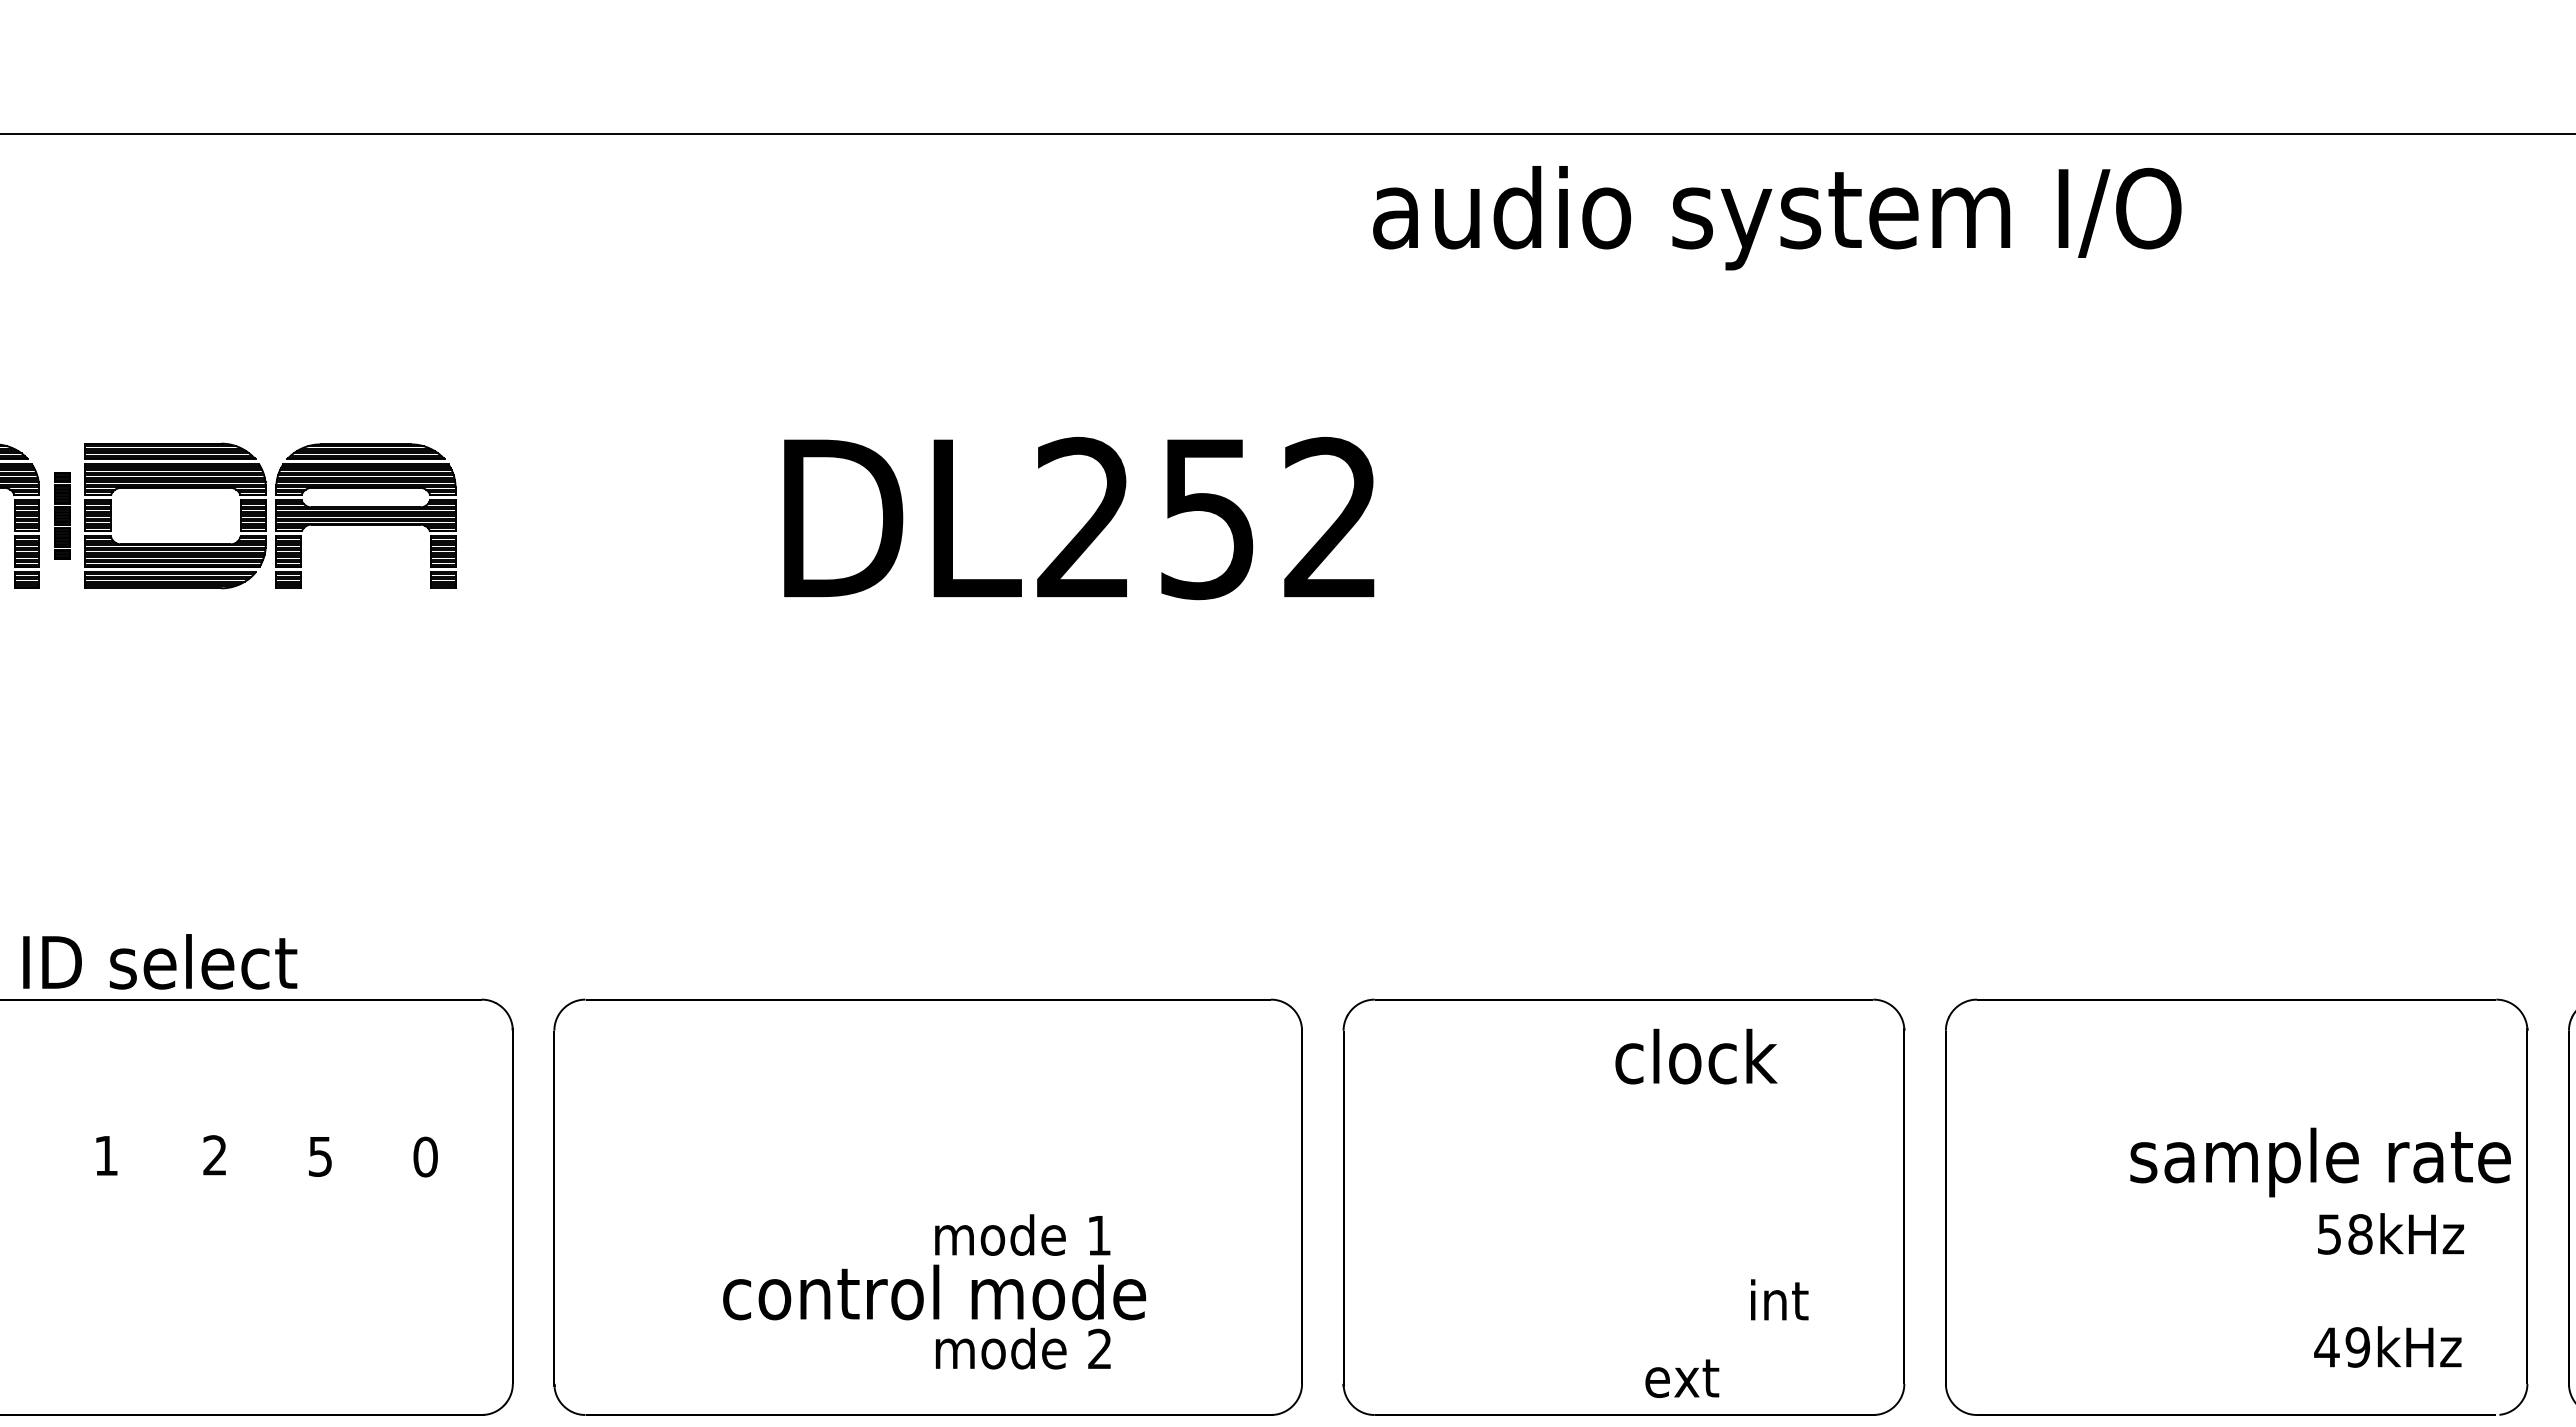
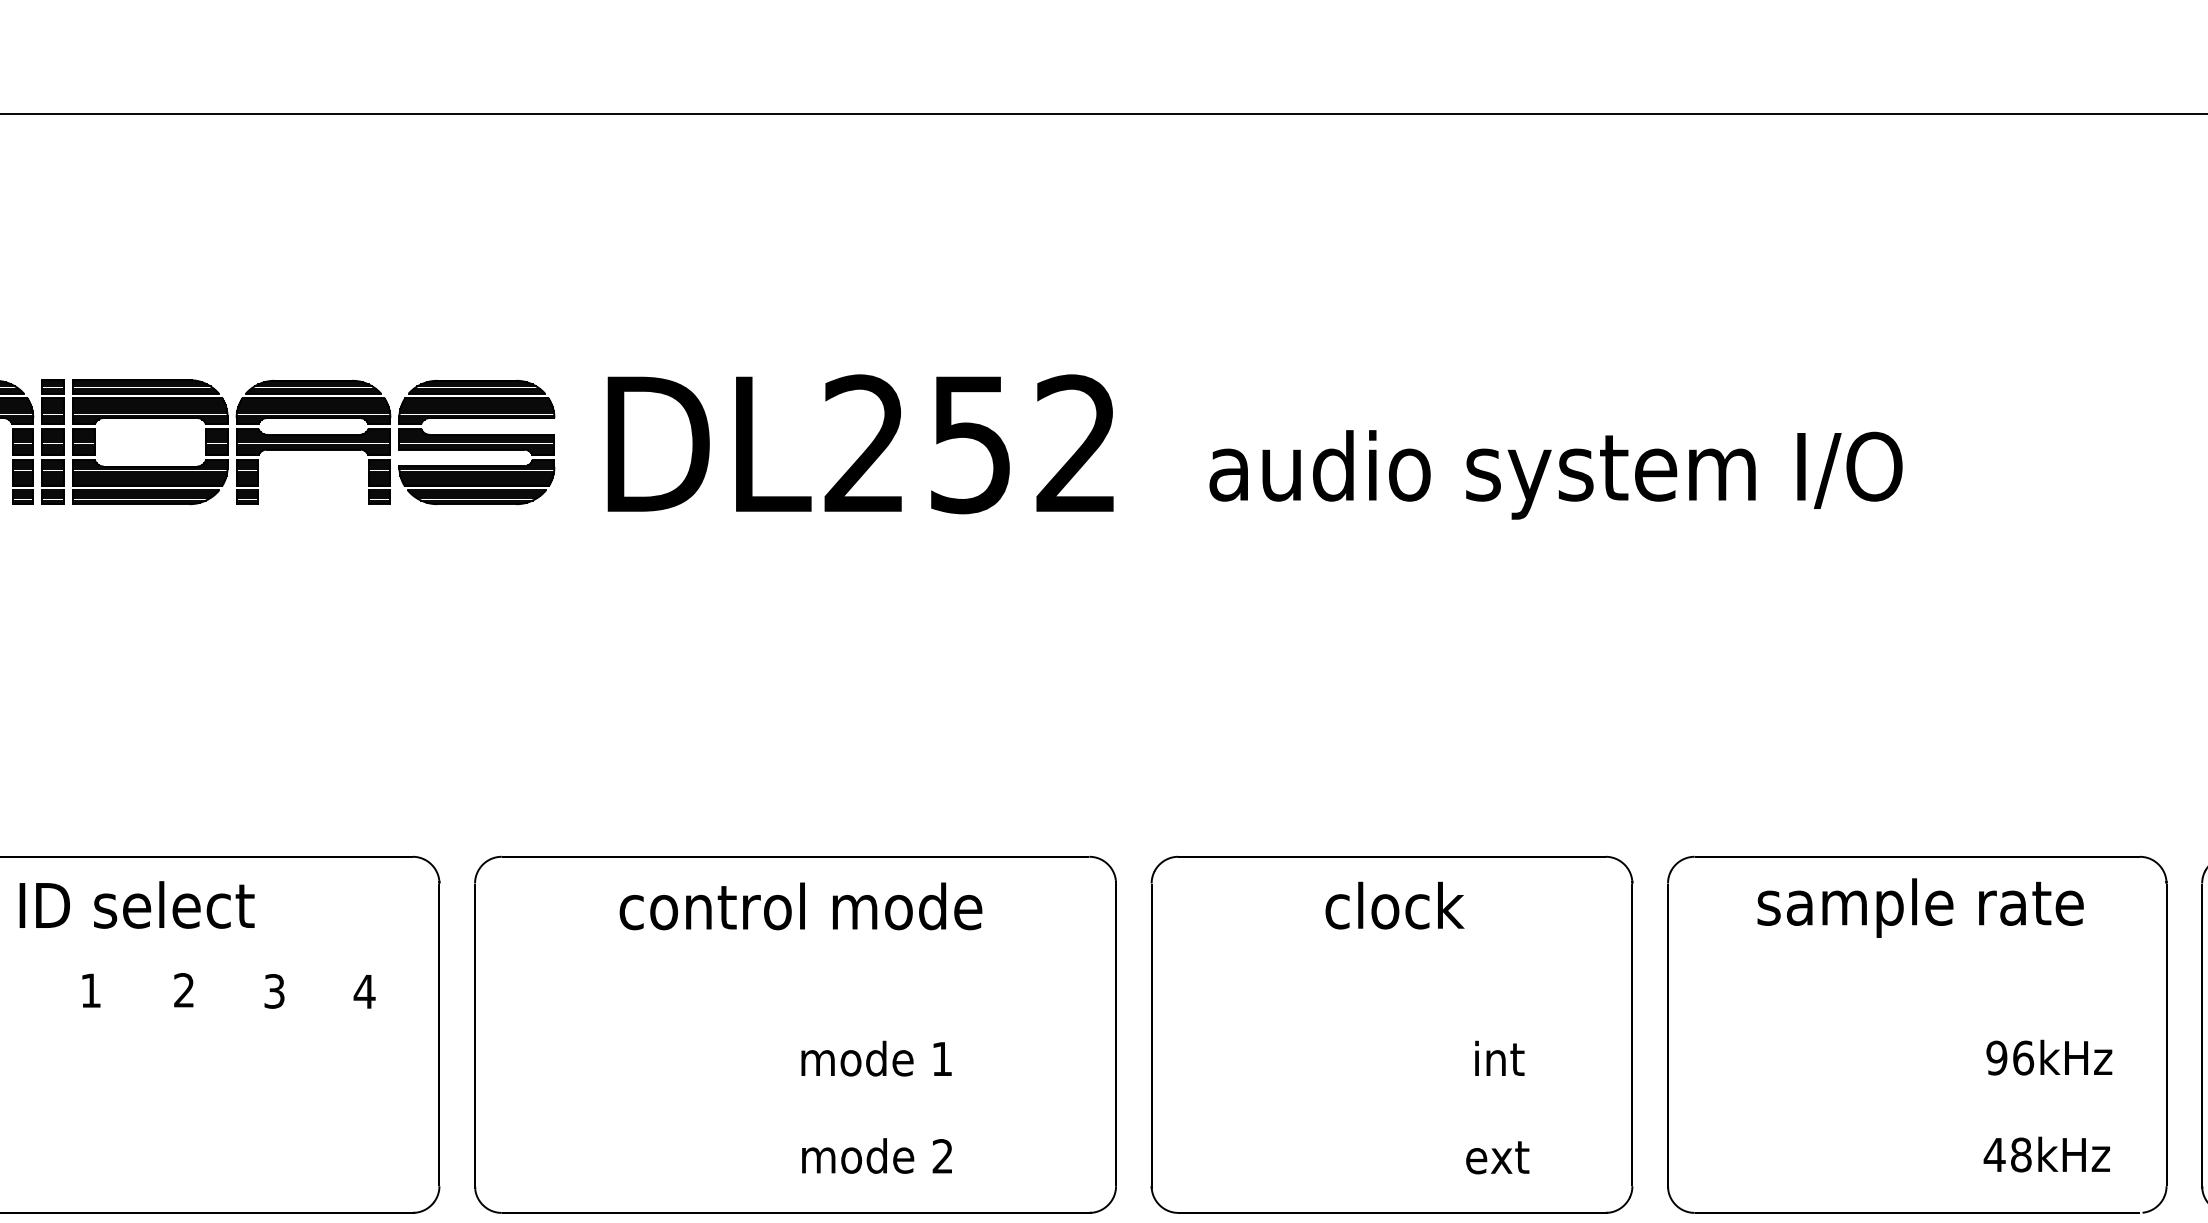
text: (1777, 218) -> (1556, 475), moved
part: (62, 515) -> (53, 441), size x1.67
part: (556, 516) -> (476, 442), added
text: (1079, 518) -> (860, 444), moved
text: (160, 961) -> (137, 904), moved
text: (1696, 1056) -> (1395, 905), moved
text: (320, 1156) -> (274, 991), 5 -> 3
text: (425, 1156) -> (364, 991), 0 -> 4
text: (2320, 1162) -> (1920, 908), moved
text: (2344, 1234) -> (2009, 1058), 58kHz -> 96kHz
text: (934, 1292) -> (800, 906), moved
text: (1779, 1299) -> (1499, 1058), moved
text: (2357, 1347) -> (2020, 1155), 49kHz -> 48kHz
text: (1682, 1378) -> (1497, 1157), moved

